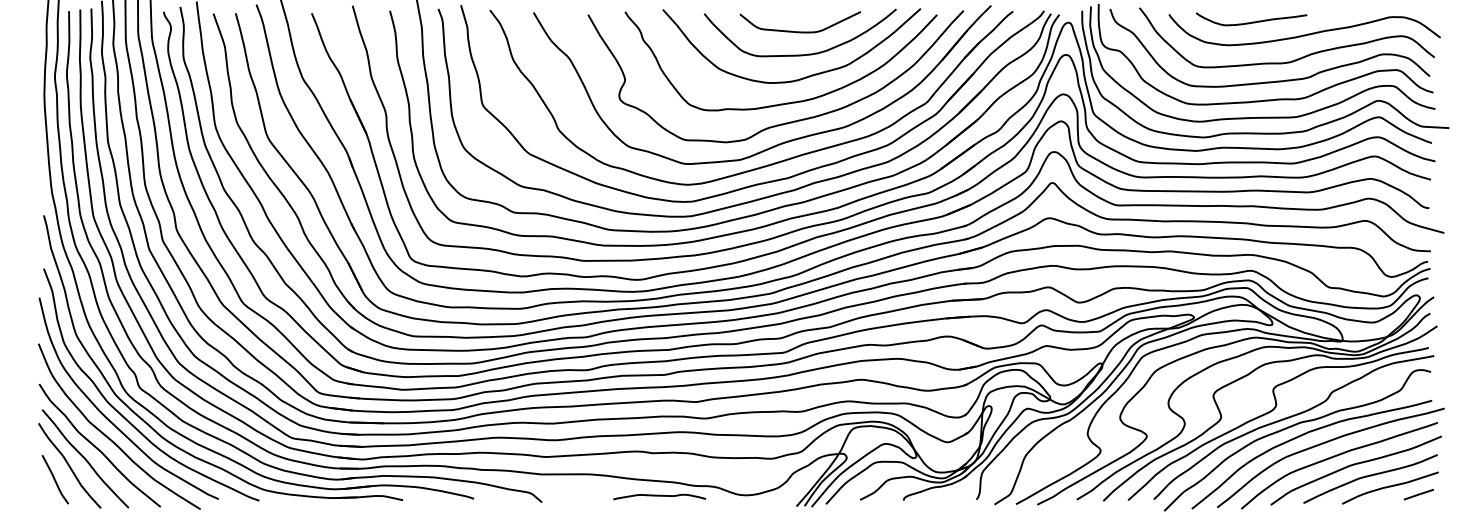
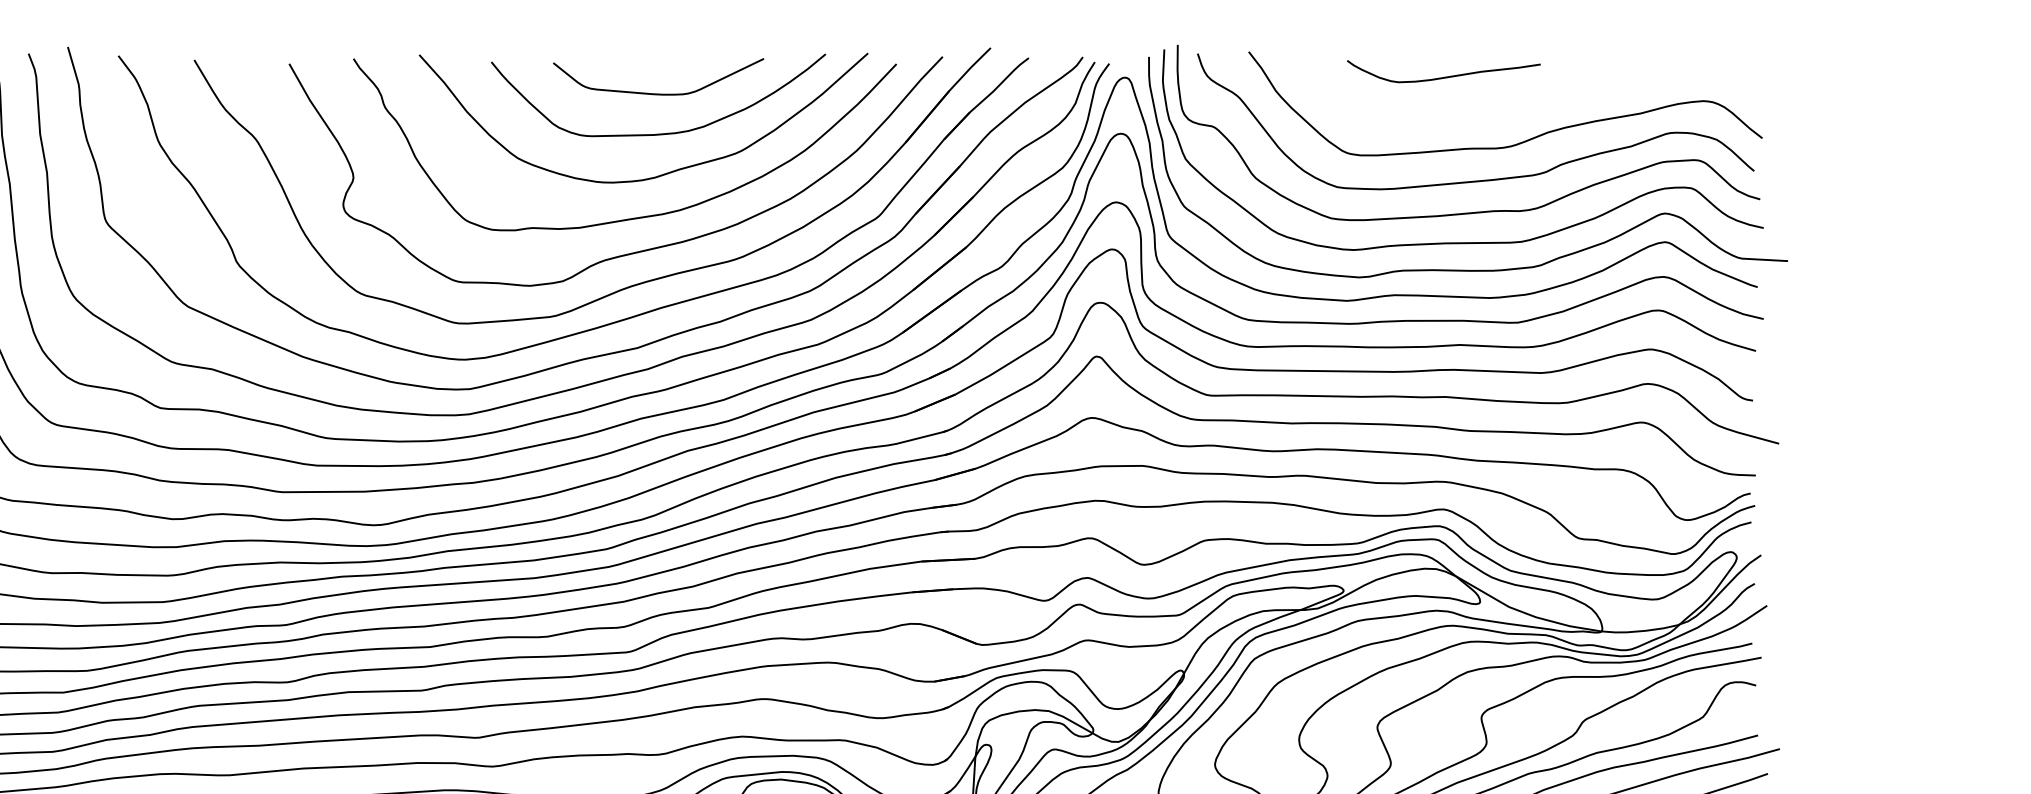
curve: (1304, 34) -> (1535, 98), removed

